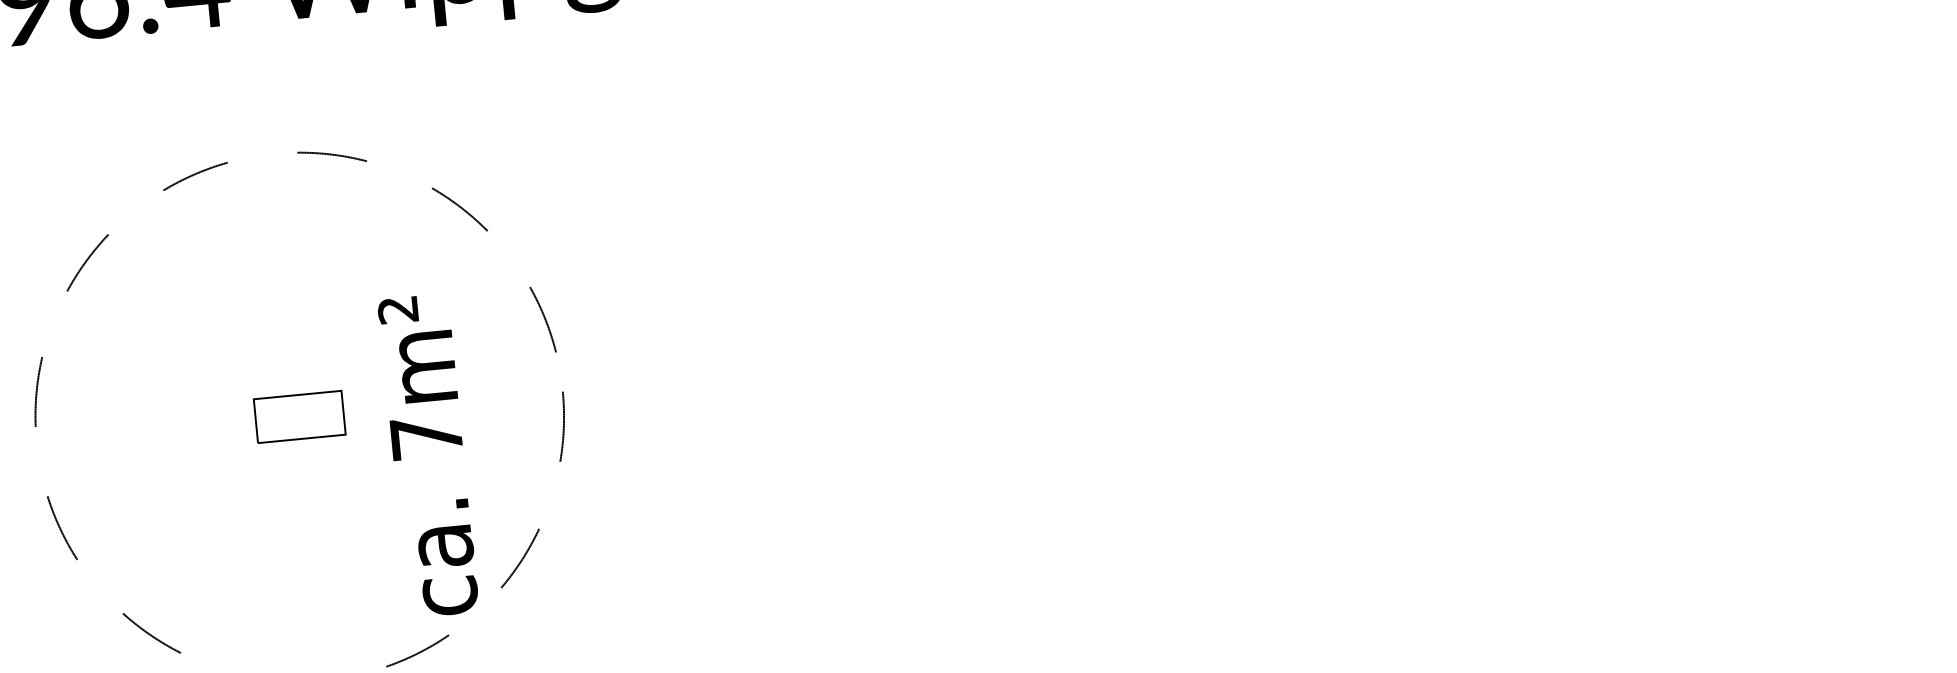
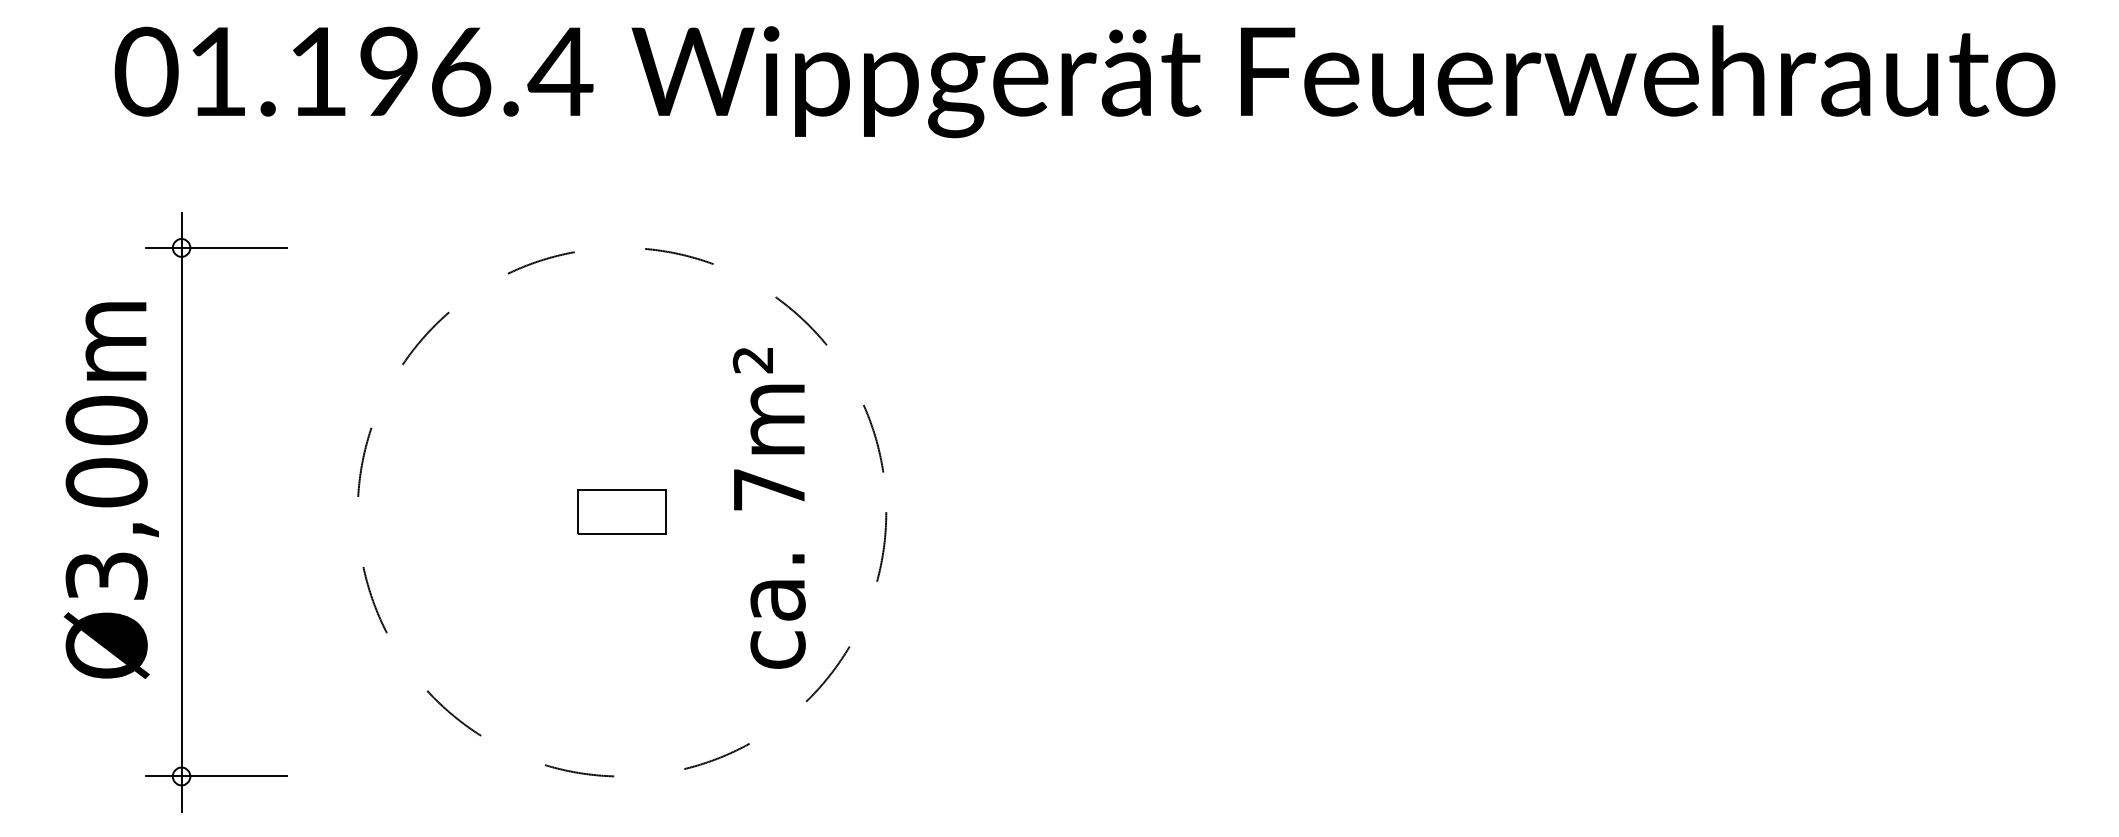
text: (427, 456) -> (768, 508), moved

